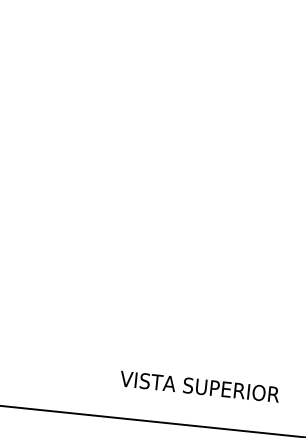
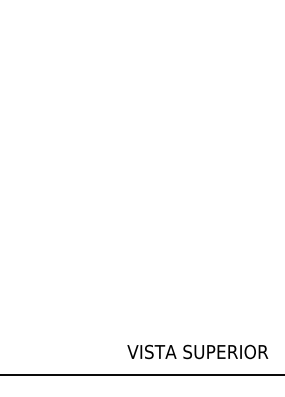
text: (199, 386) -> (197, 351), moved

